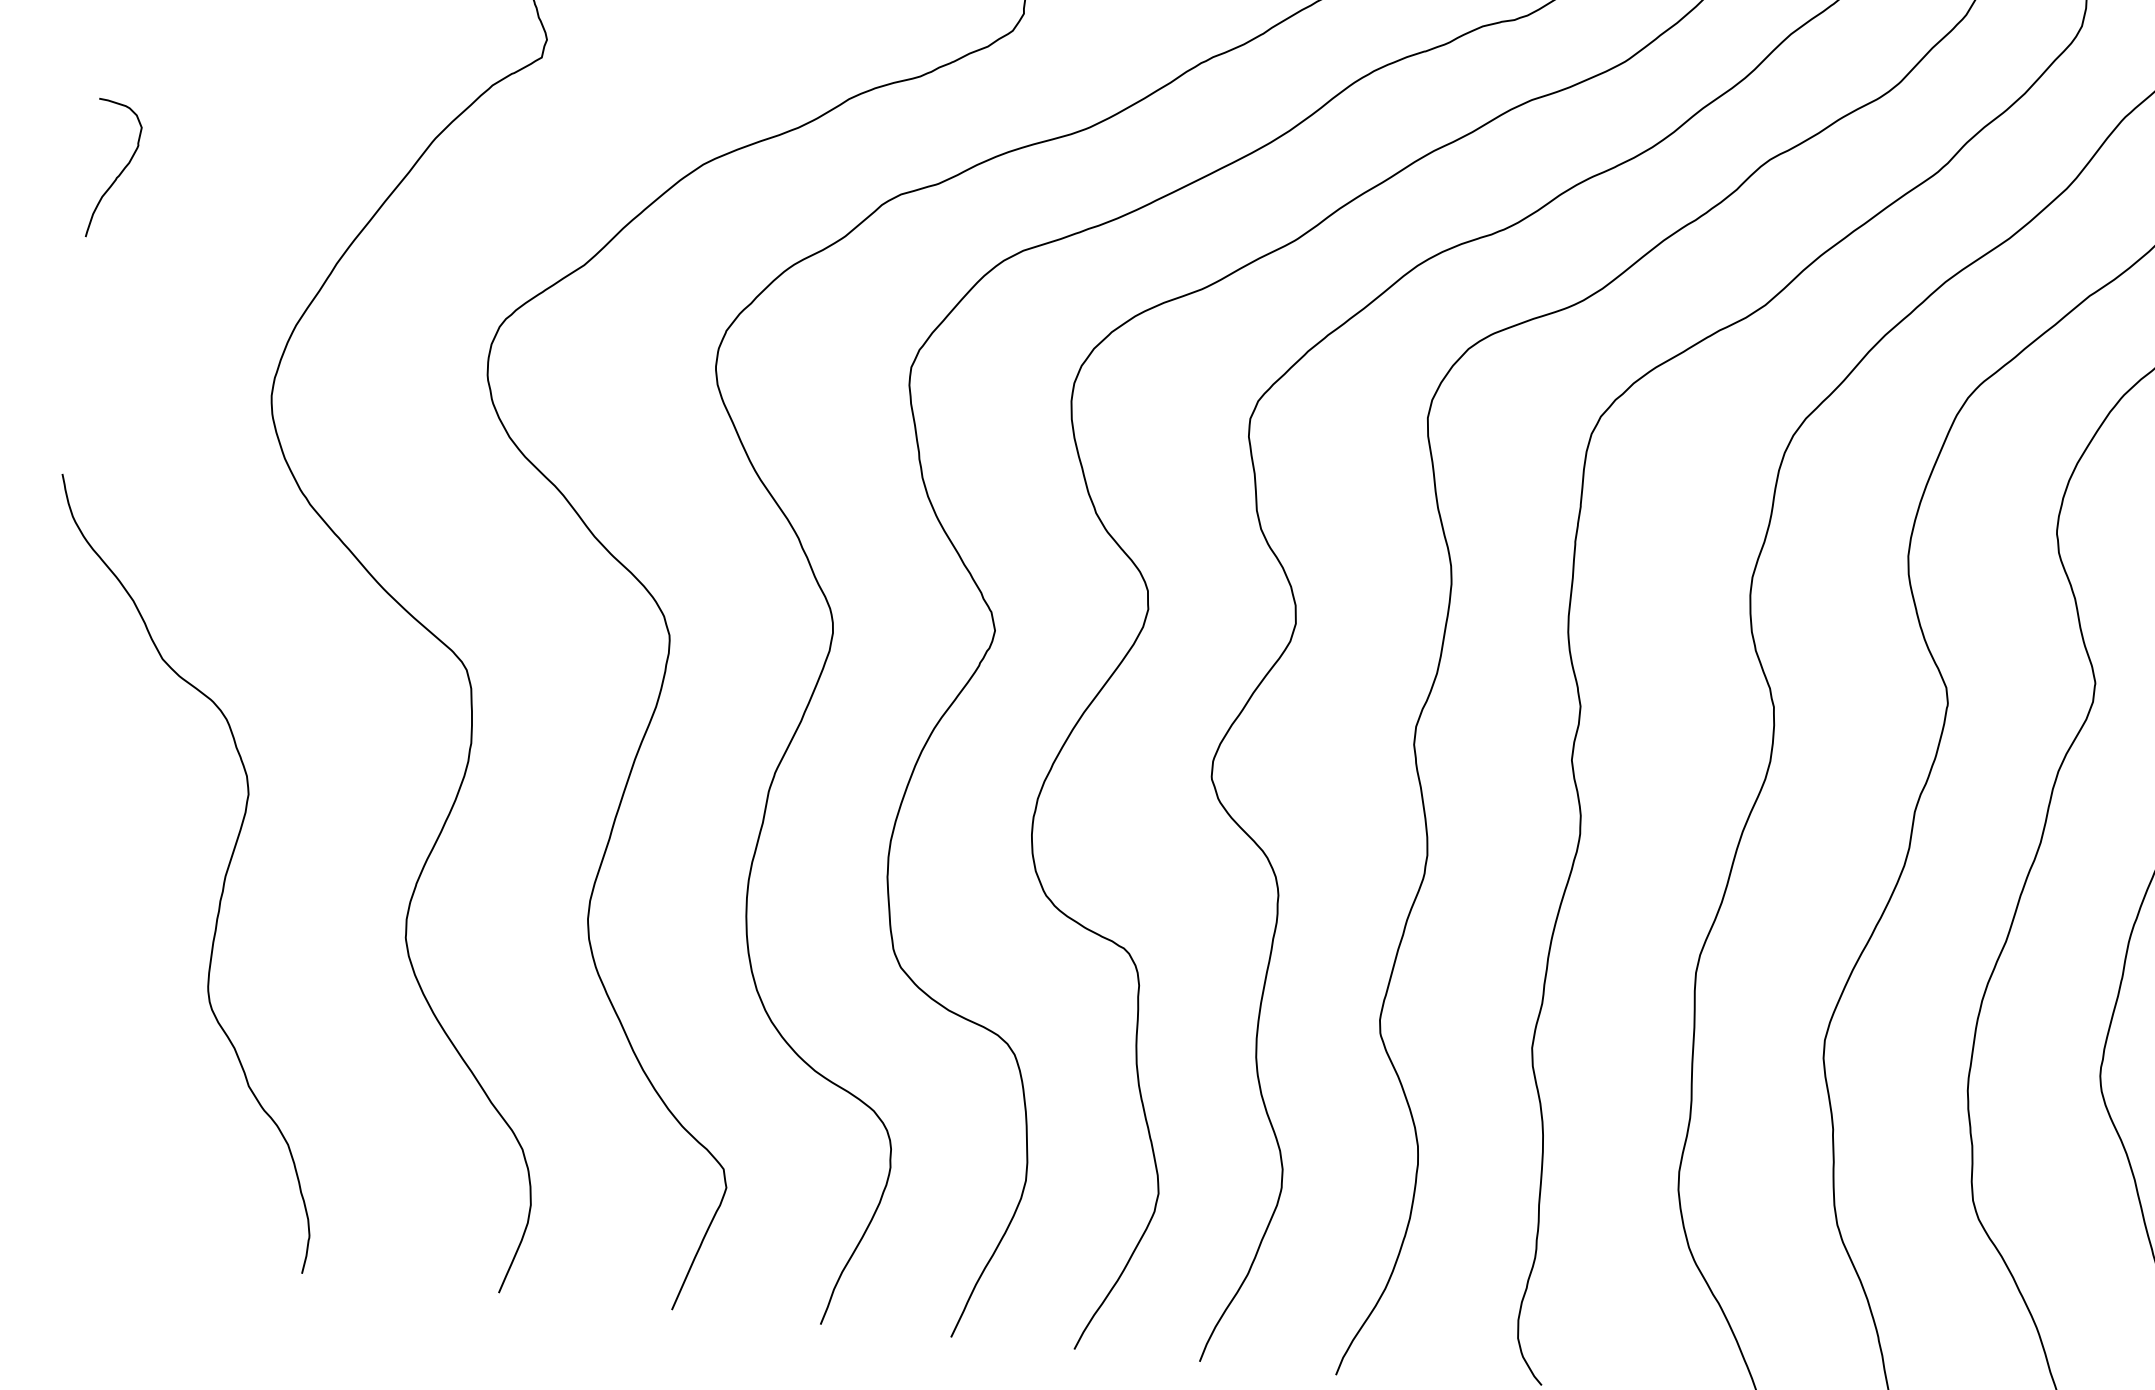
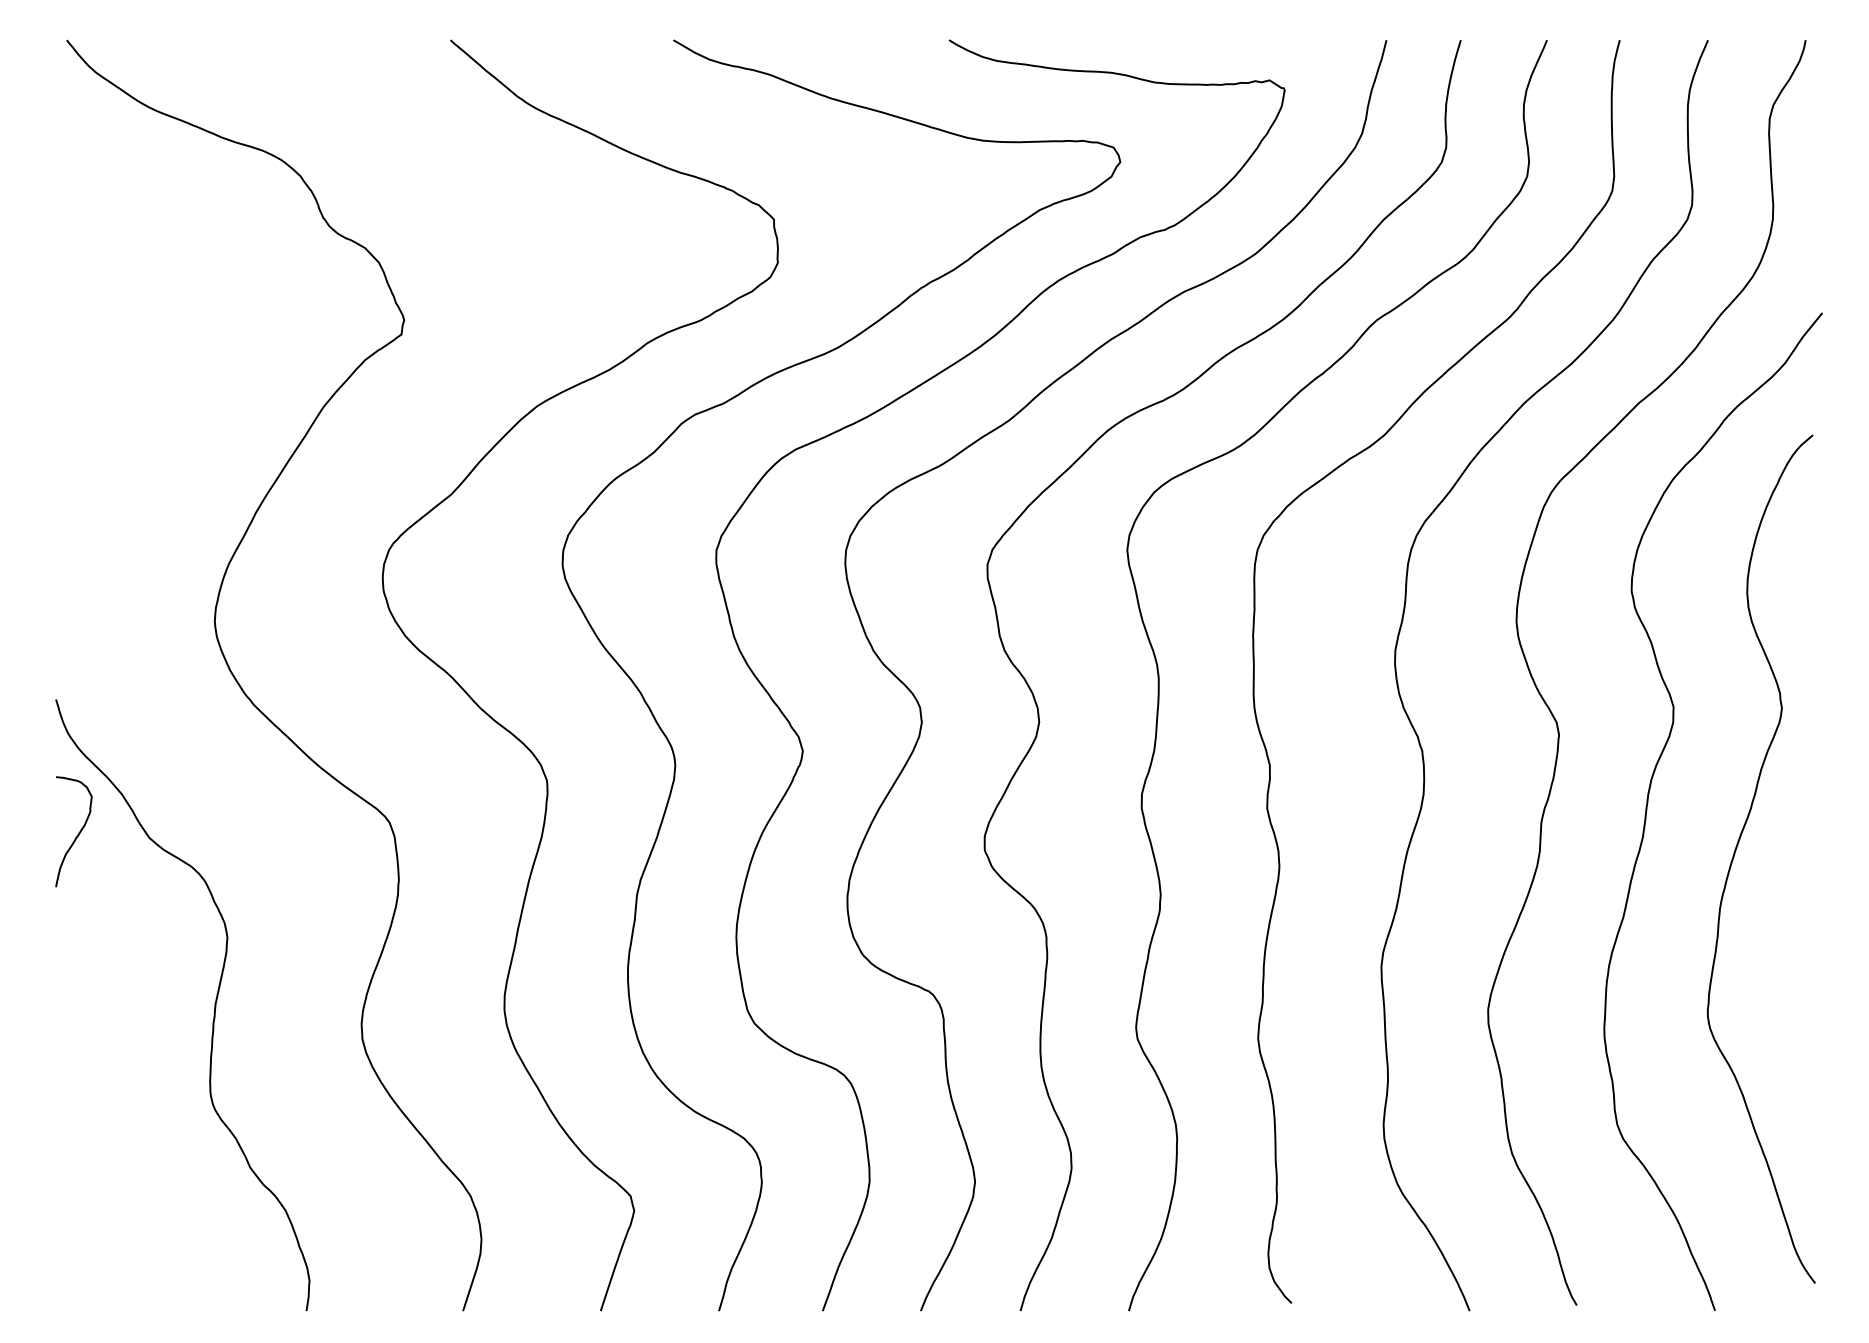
curve: (119, 173) -> (77, 834), moved

